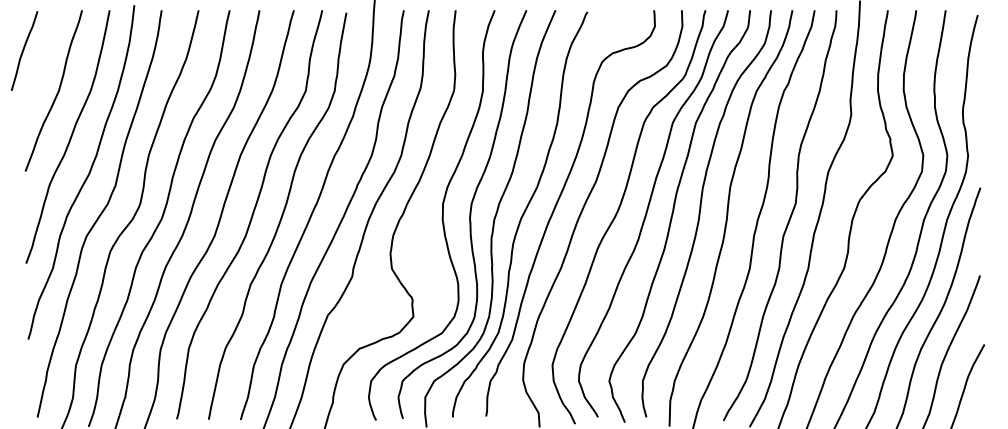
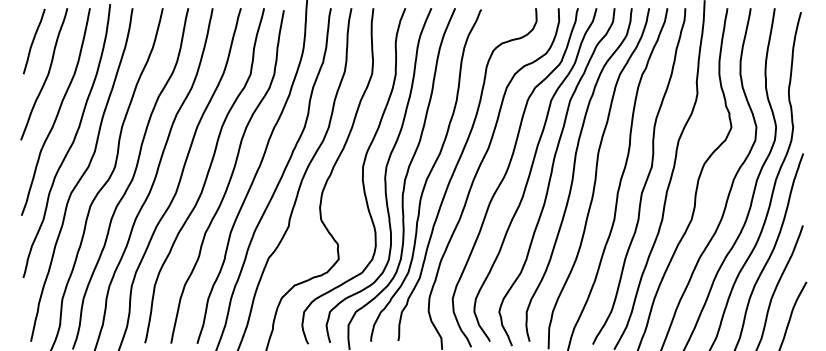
curve: (24, 50) -> (34, 41), moved

